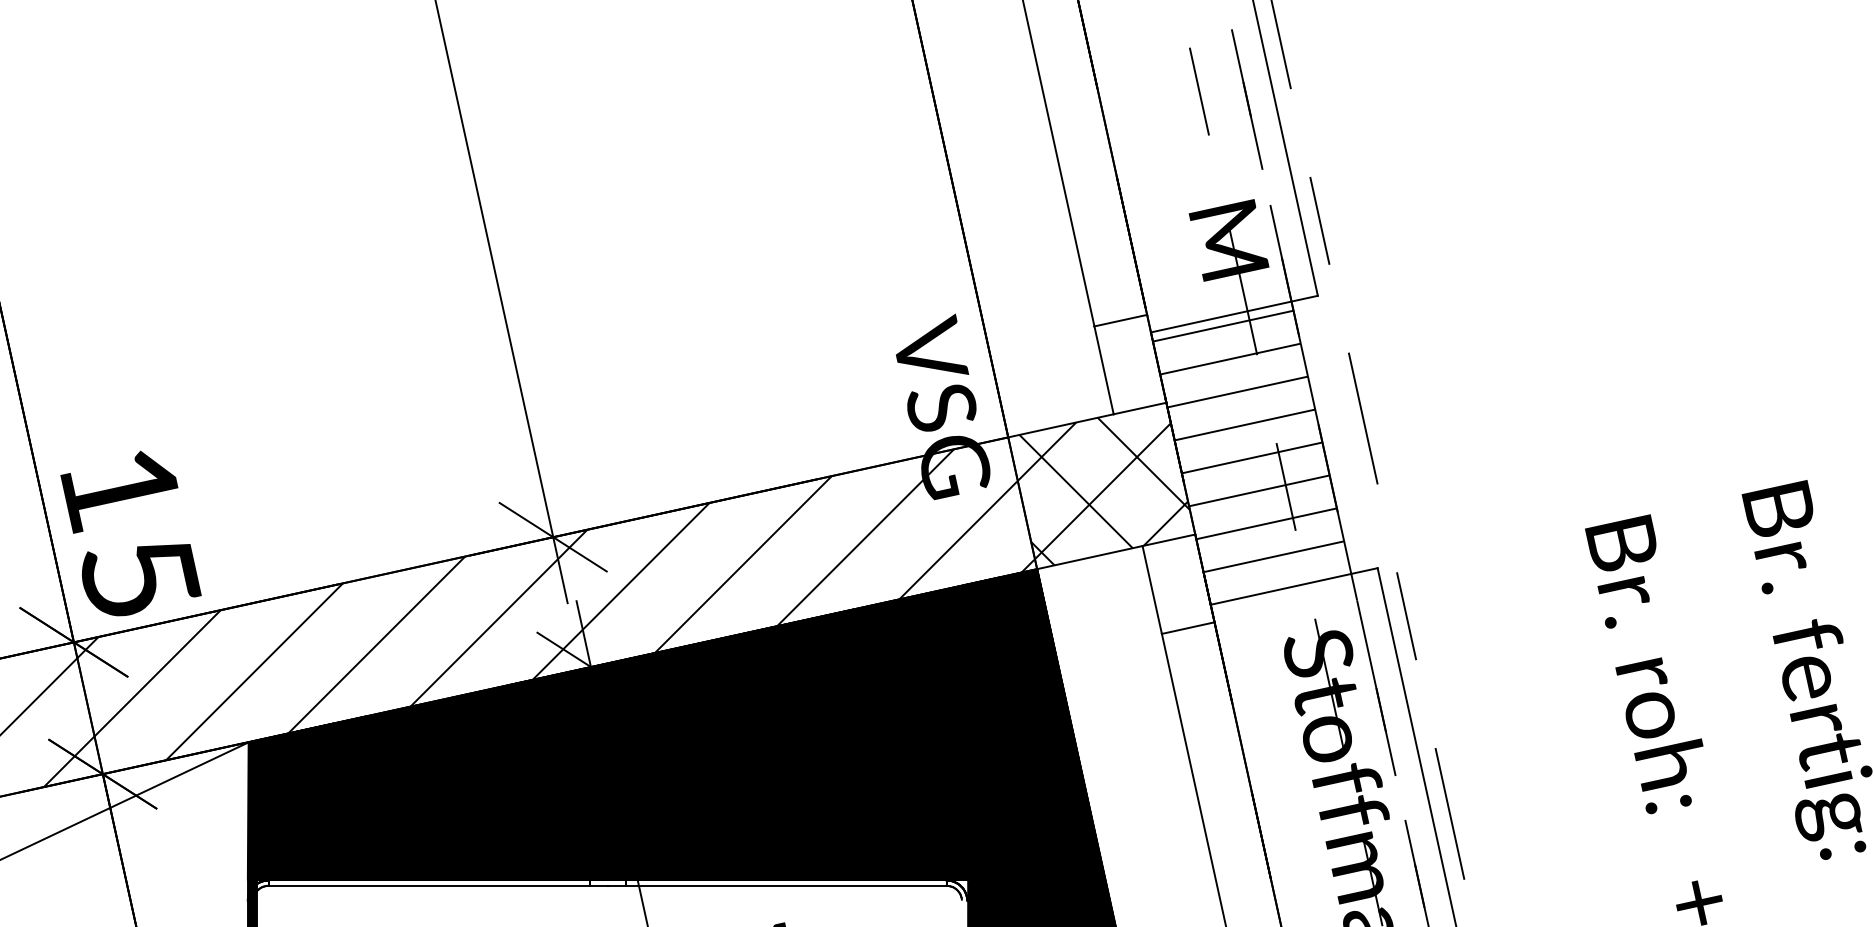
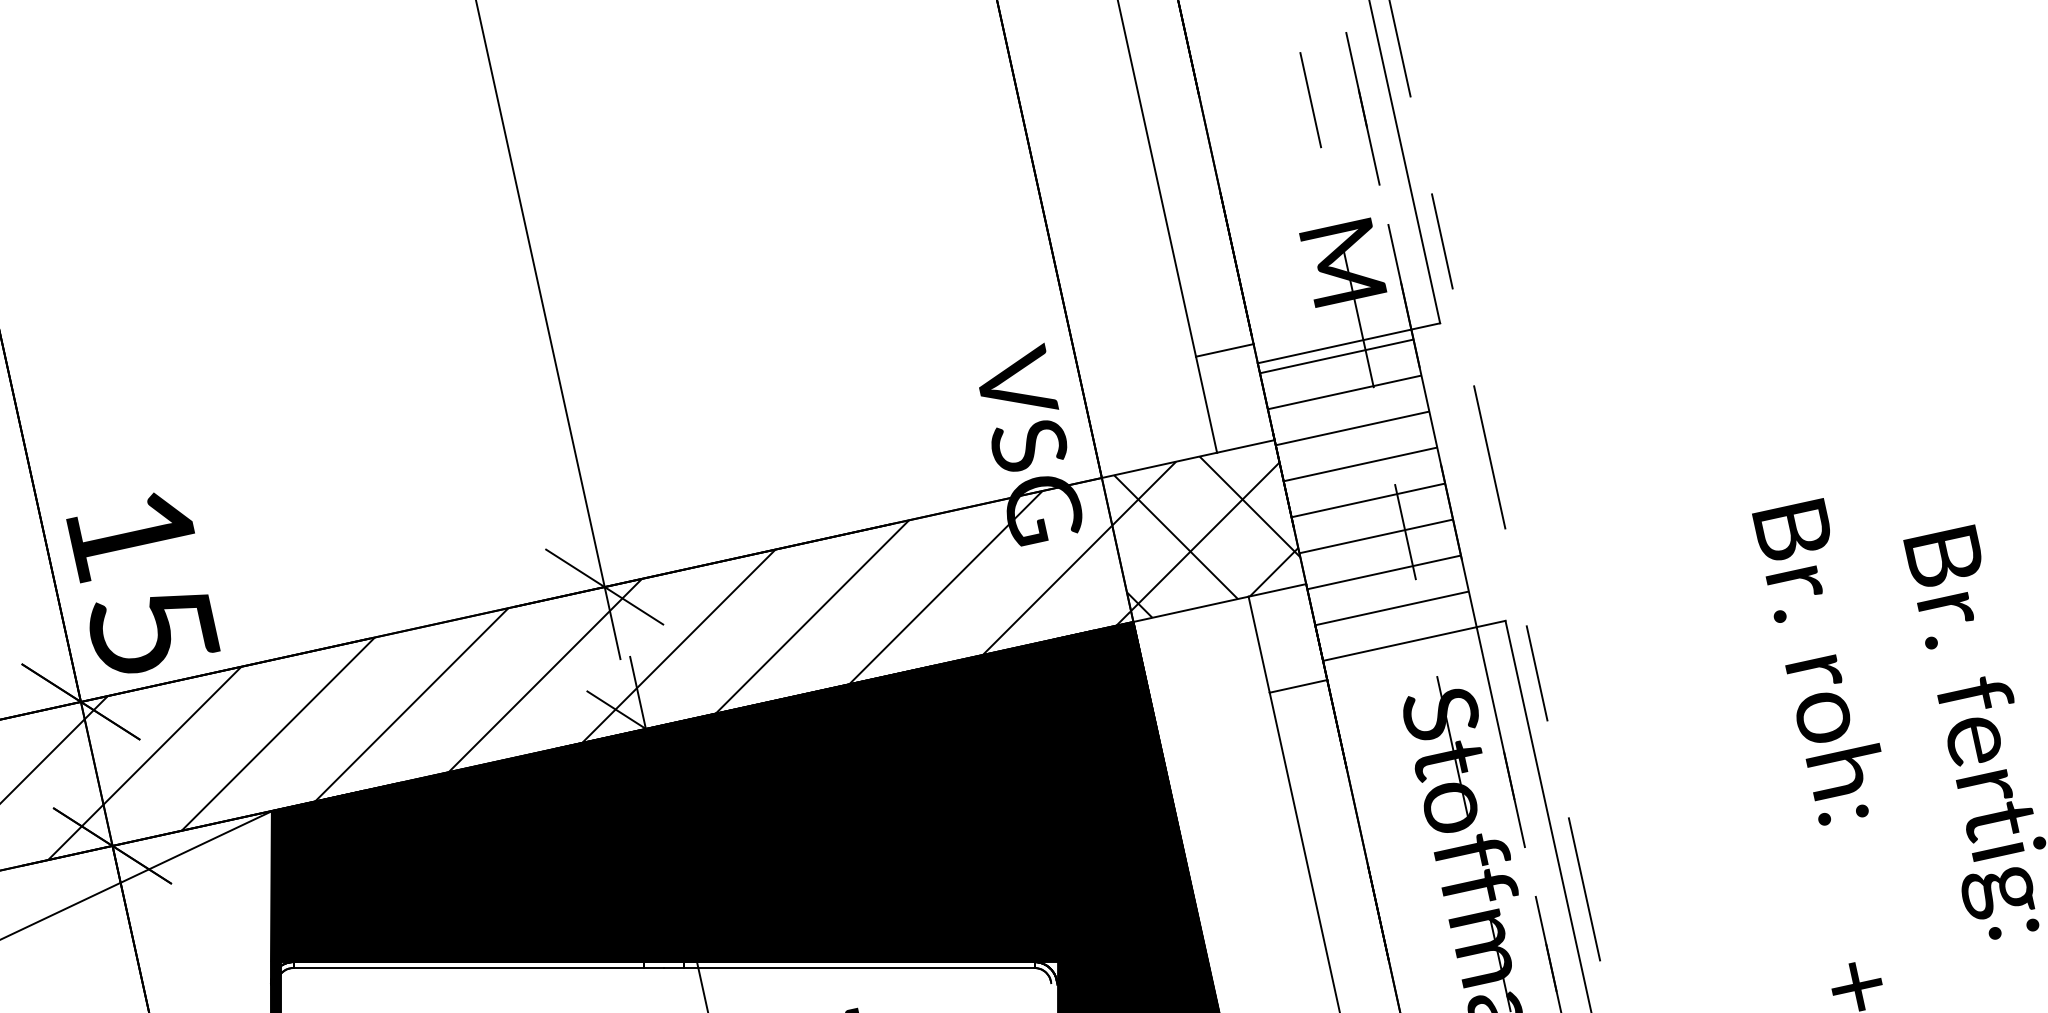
text: (1643, 663) -> (1816, 661), moved

